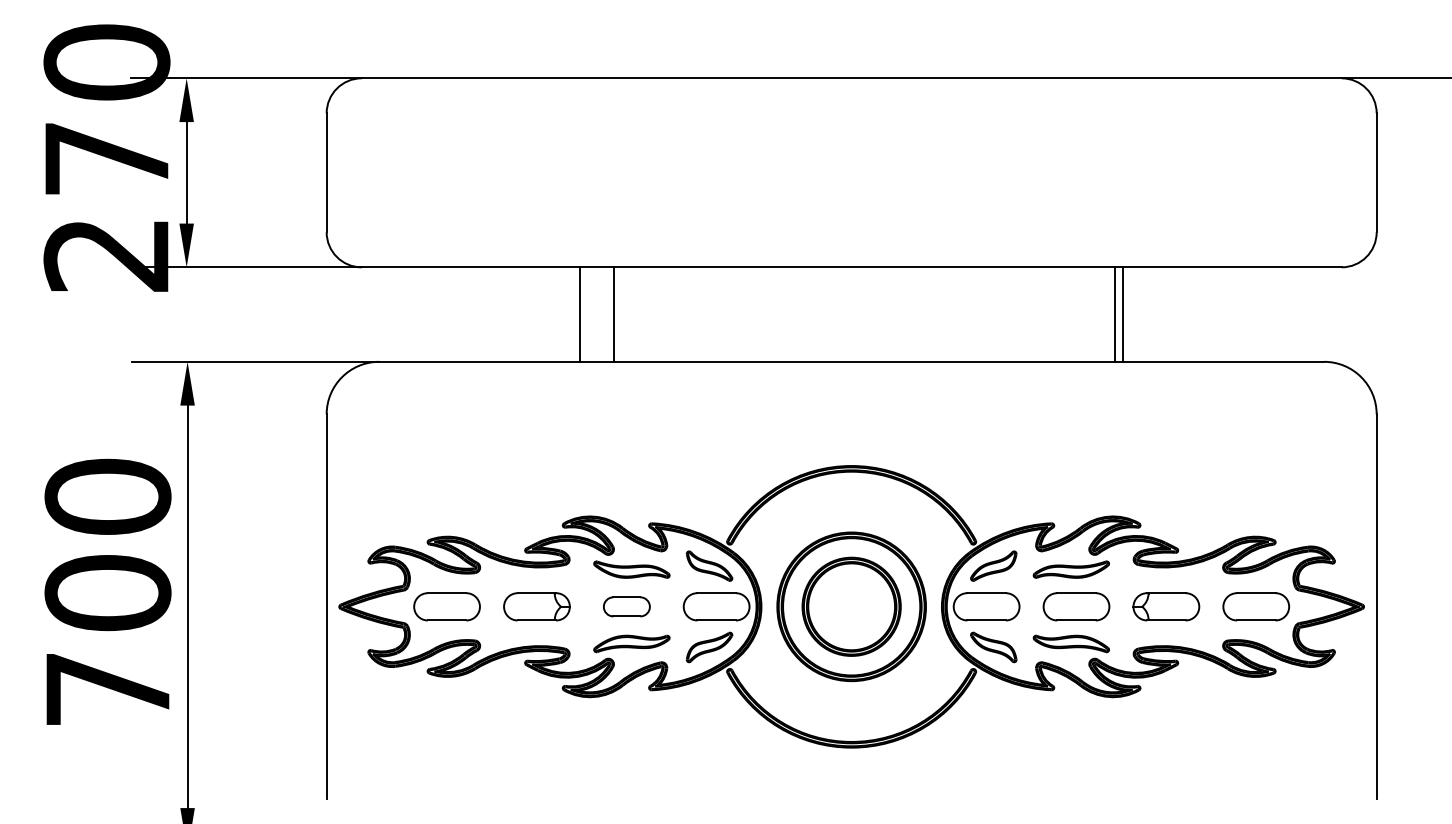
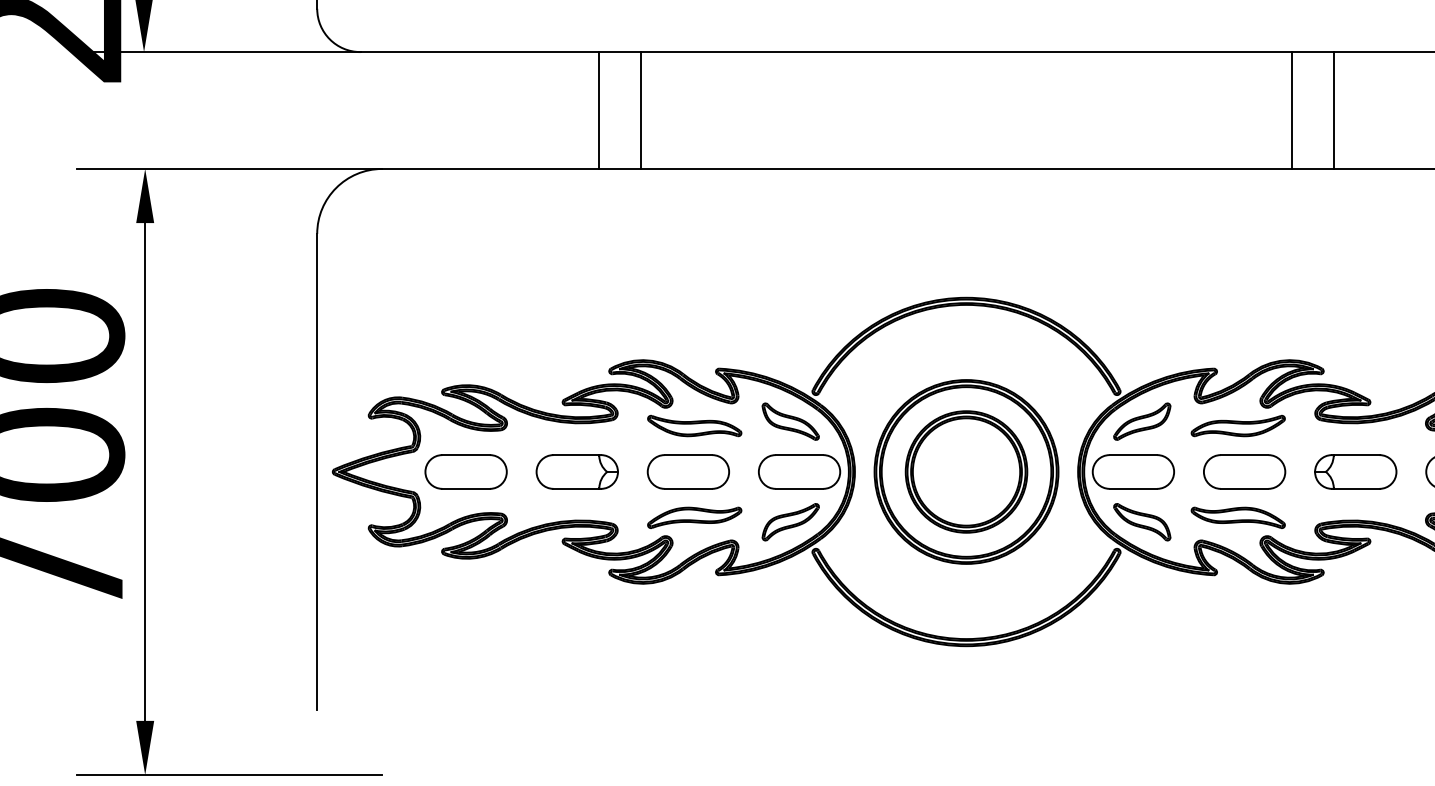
line: (579, 314) -> (598, 110), moved
line: (613, 314) -> (641, 110), moved
line: (1122, 314) -> (1333, 110), moved
part: (626, 606) -> (688, 471), size x1.43

